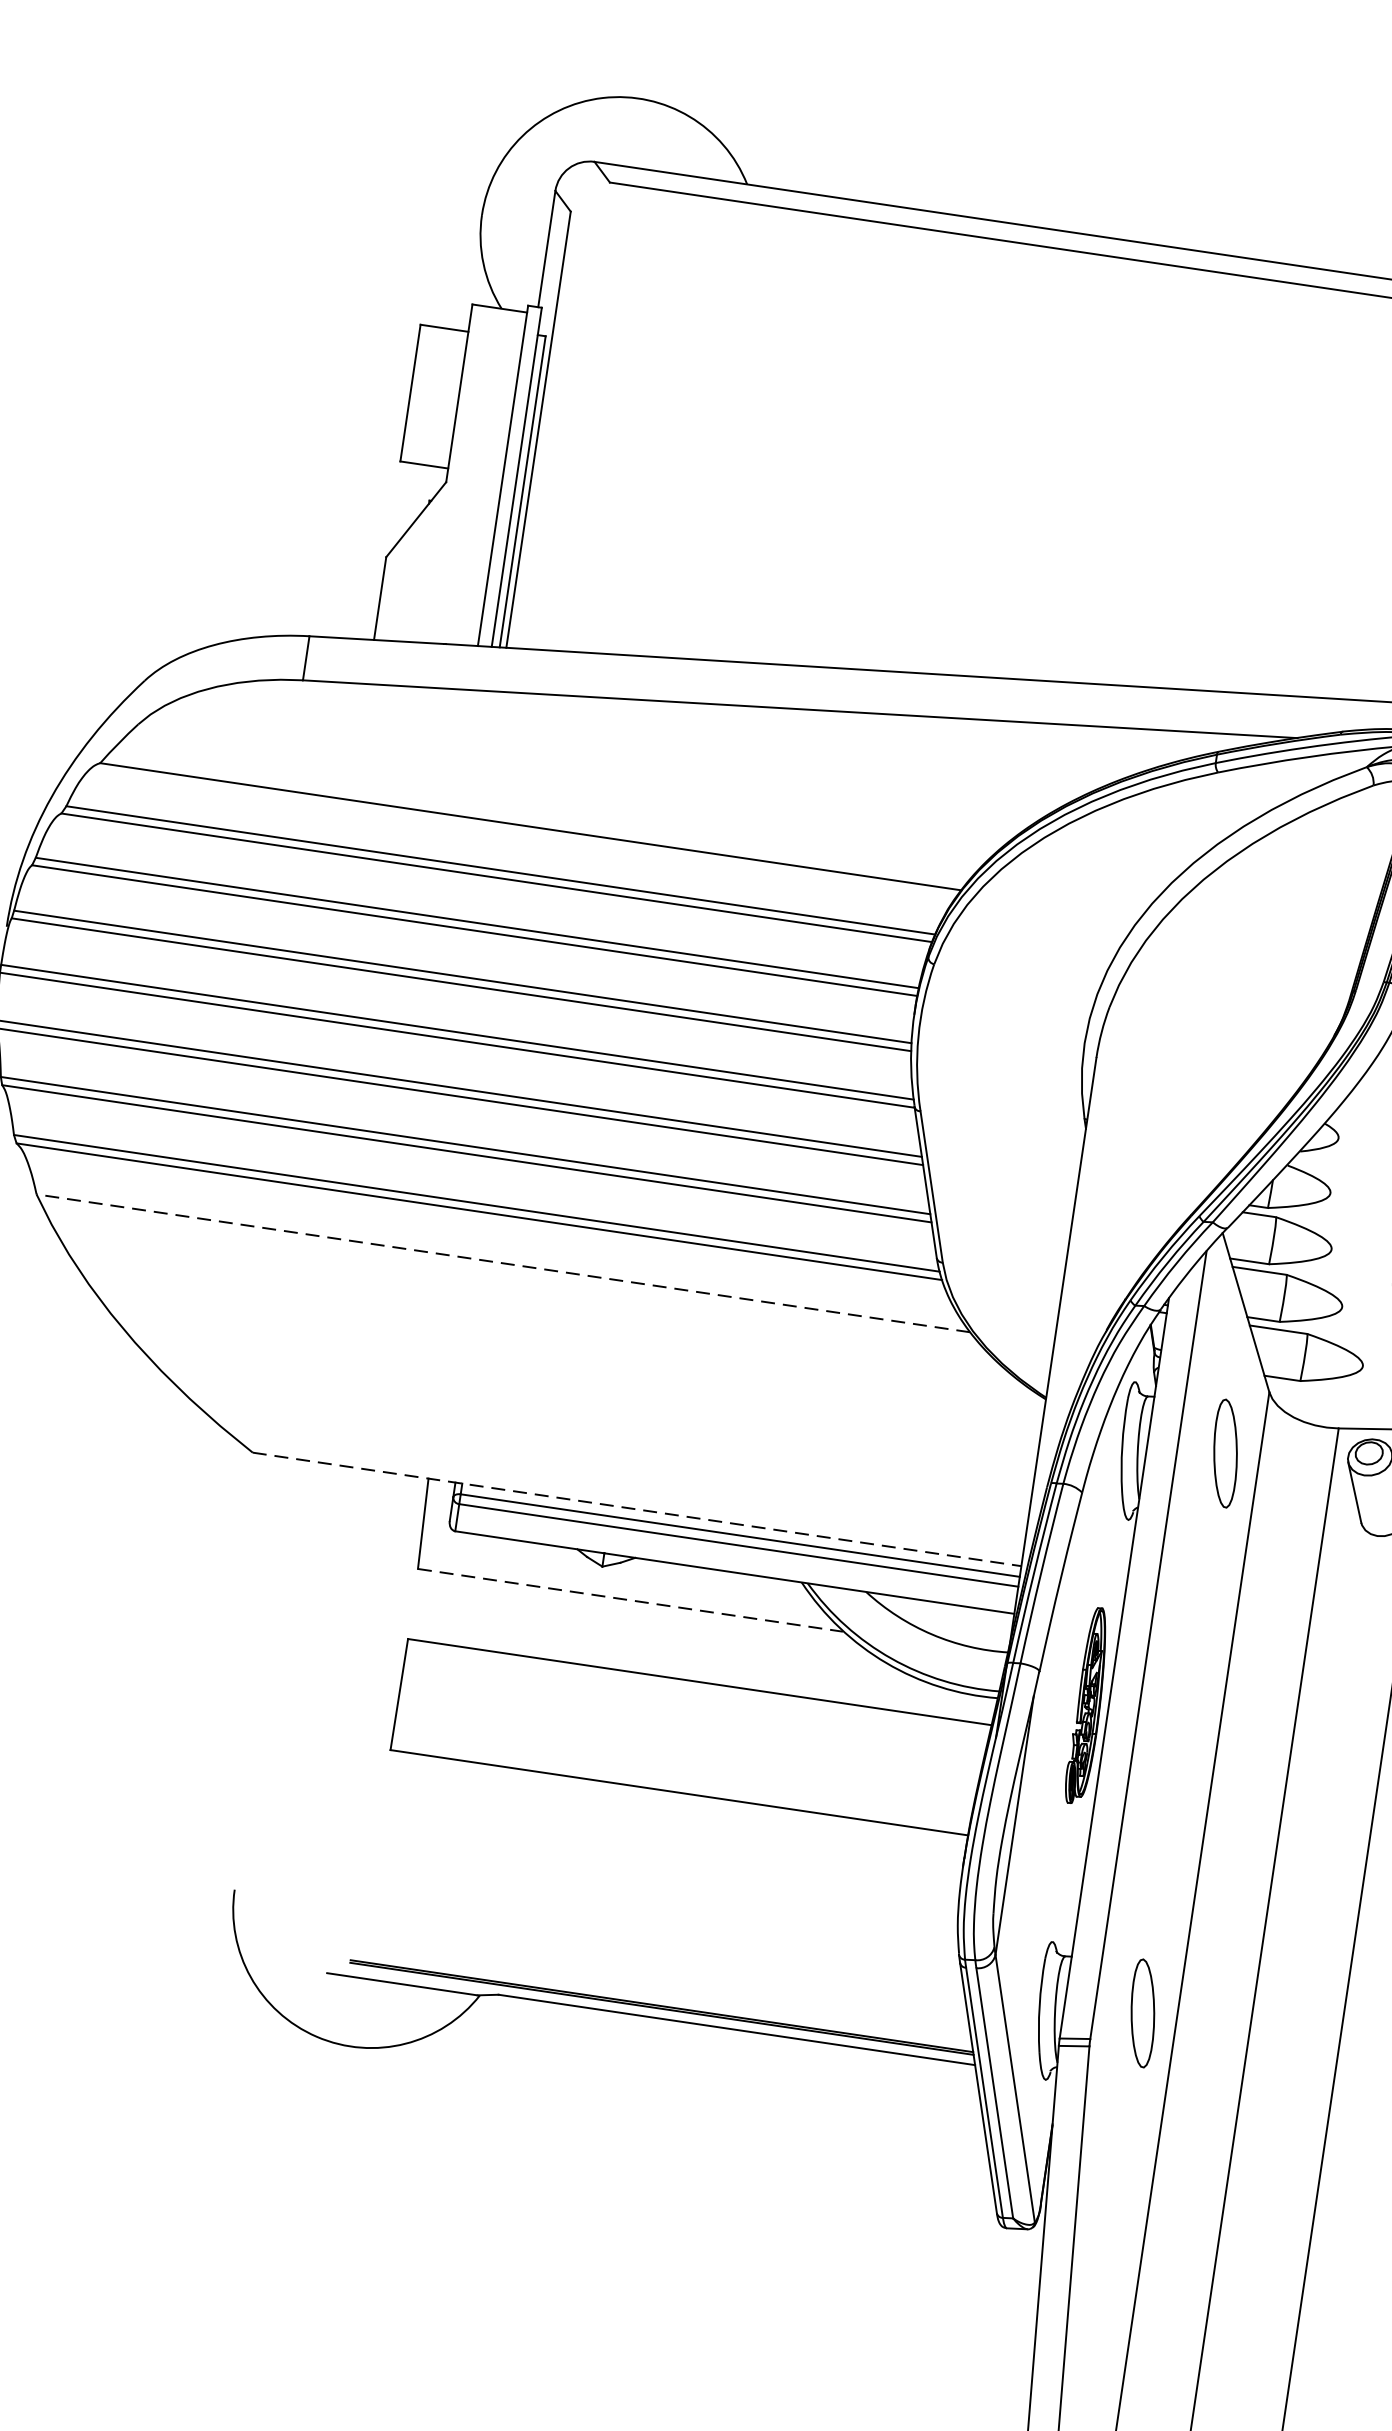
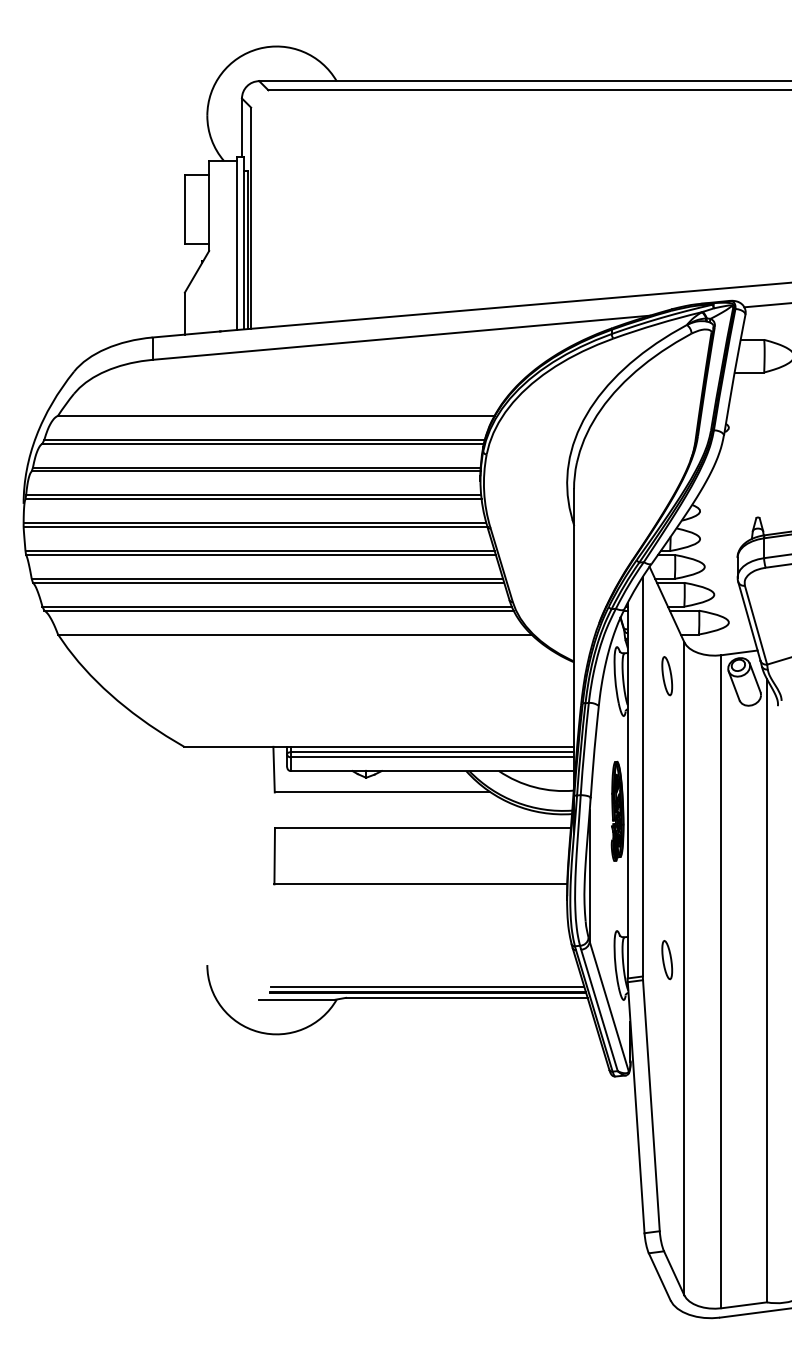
line: (502, 1263) -> (294, 634), dashed -> solid
part: (1226, 1454) -> (667, 676), size x0.71
line: (637, 1508) -> (379, 746), dashed -> solid
line: (630, 1600) -> (382, 792), dashed -> solid
line: (662, 1996) -> (427, 986), added
part: (1143, 2014) -> (667, 960), size x0.71

